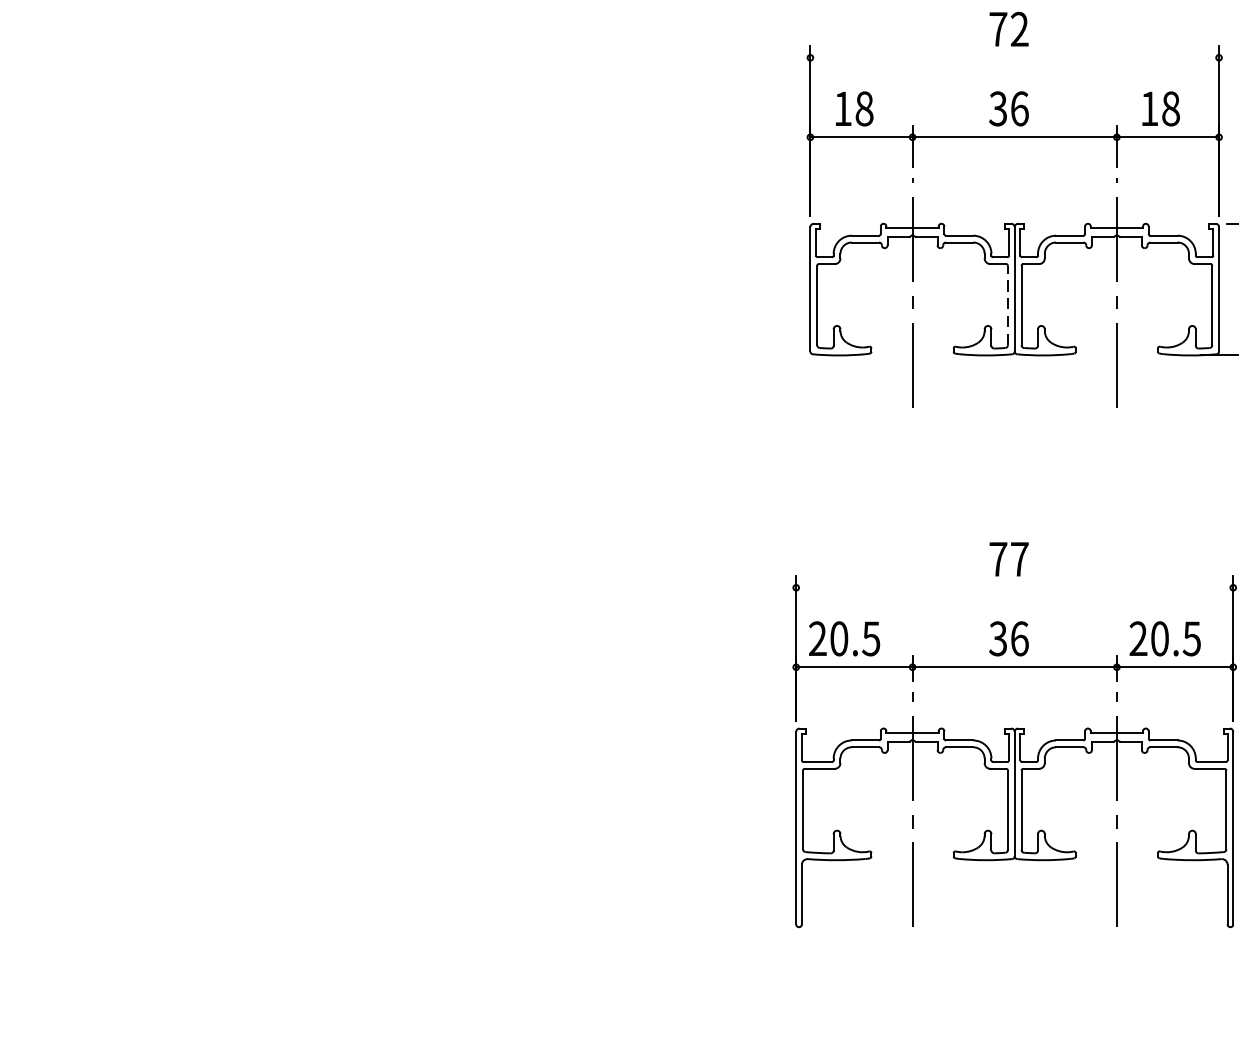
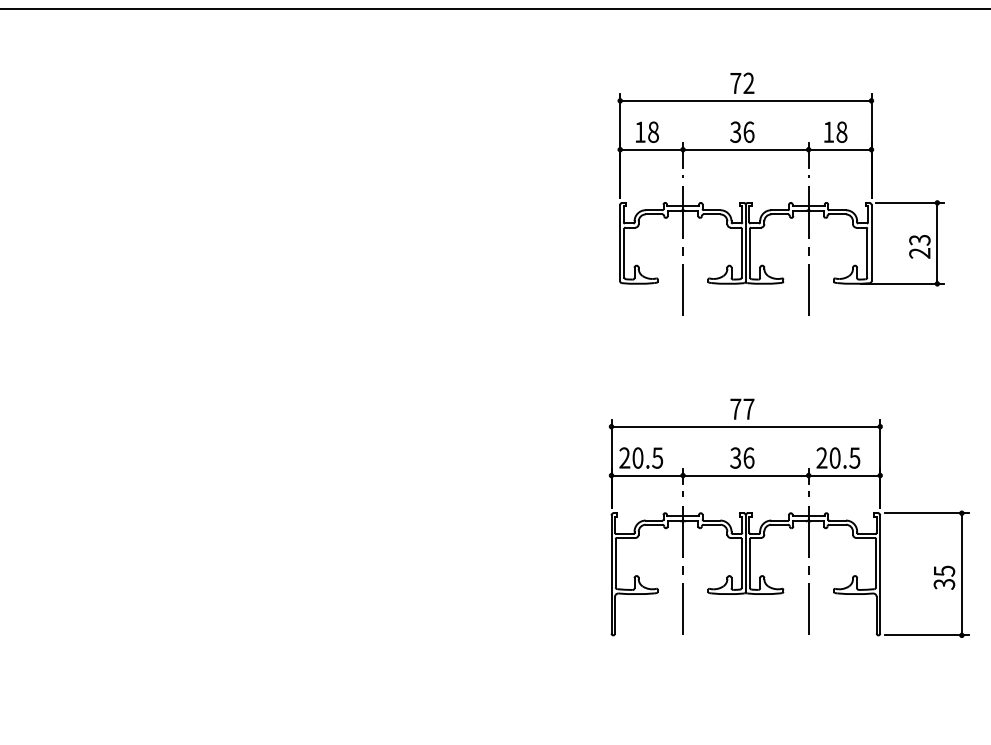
line: (1014, 57) -> (745, 100), added
line: (1007, 304) -> (741, 252), dashed -> solid
line: (1014, 587) -> (745, 426), added

